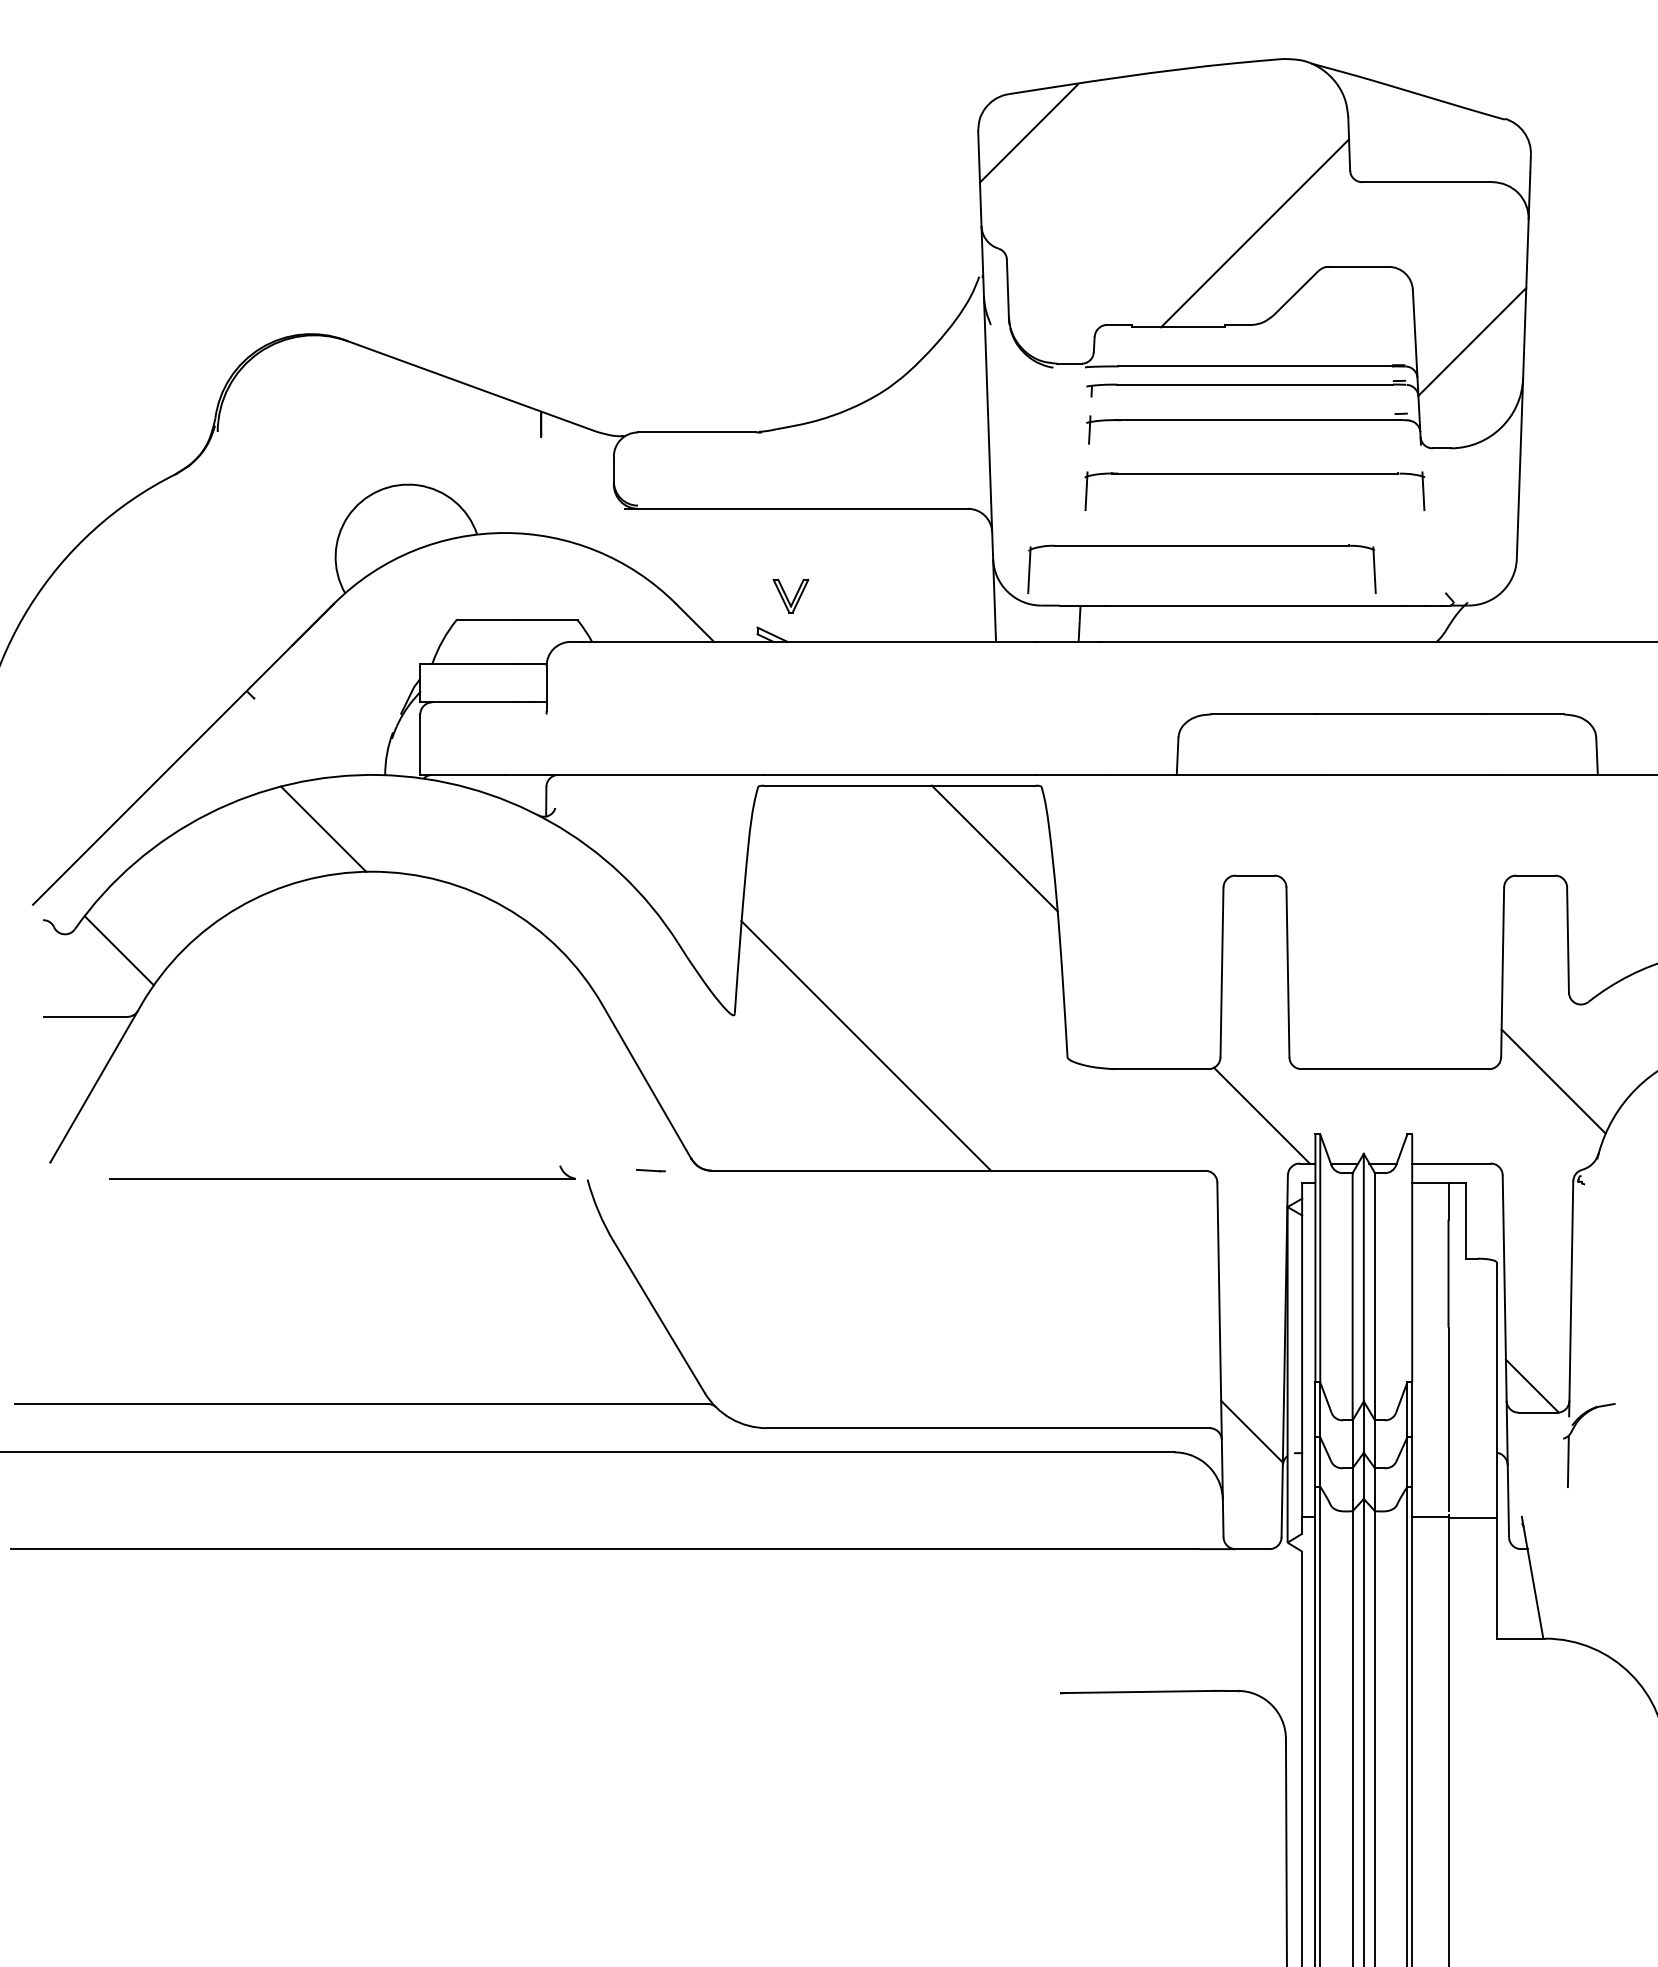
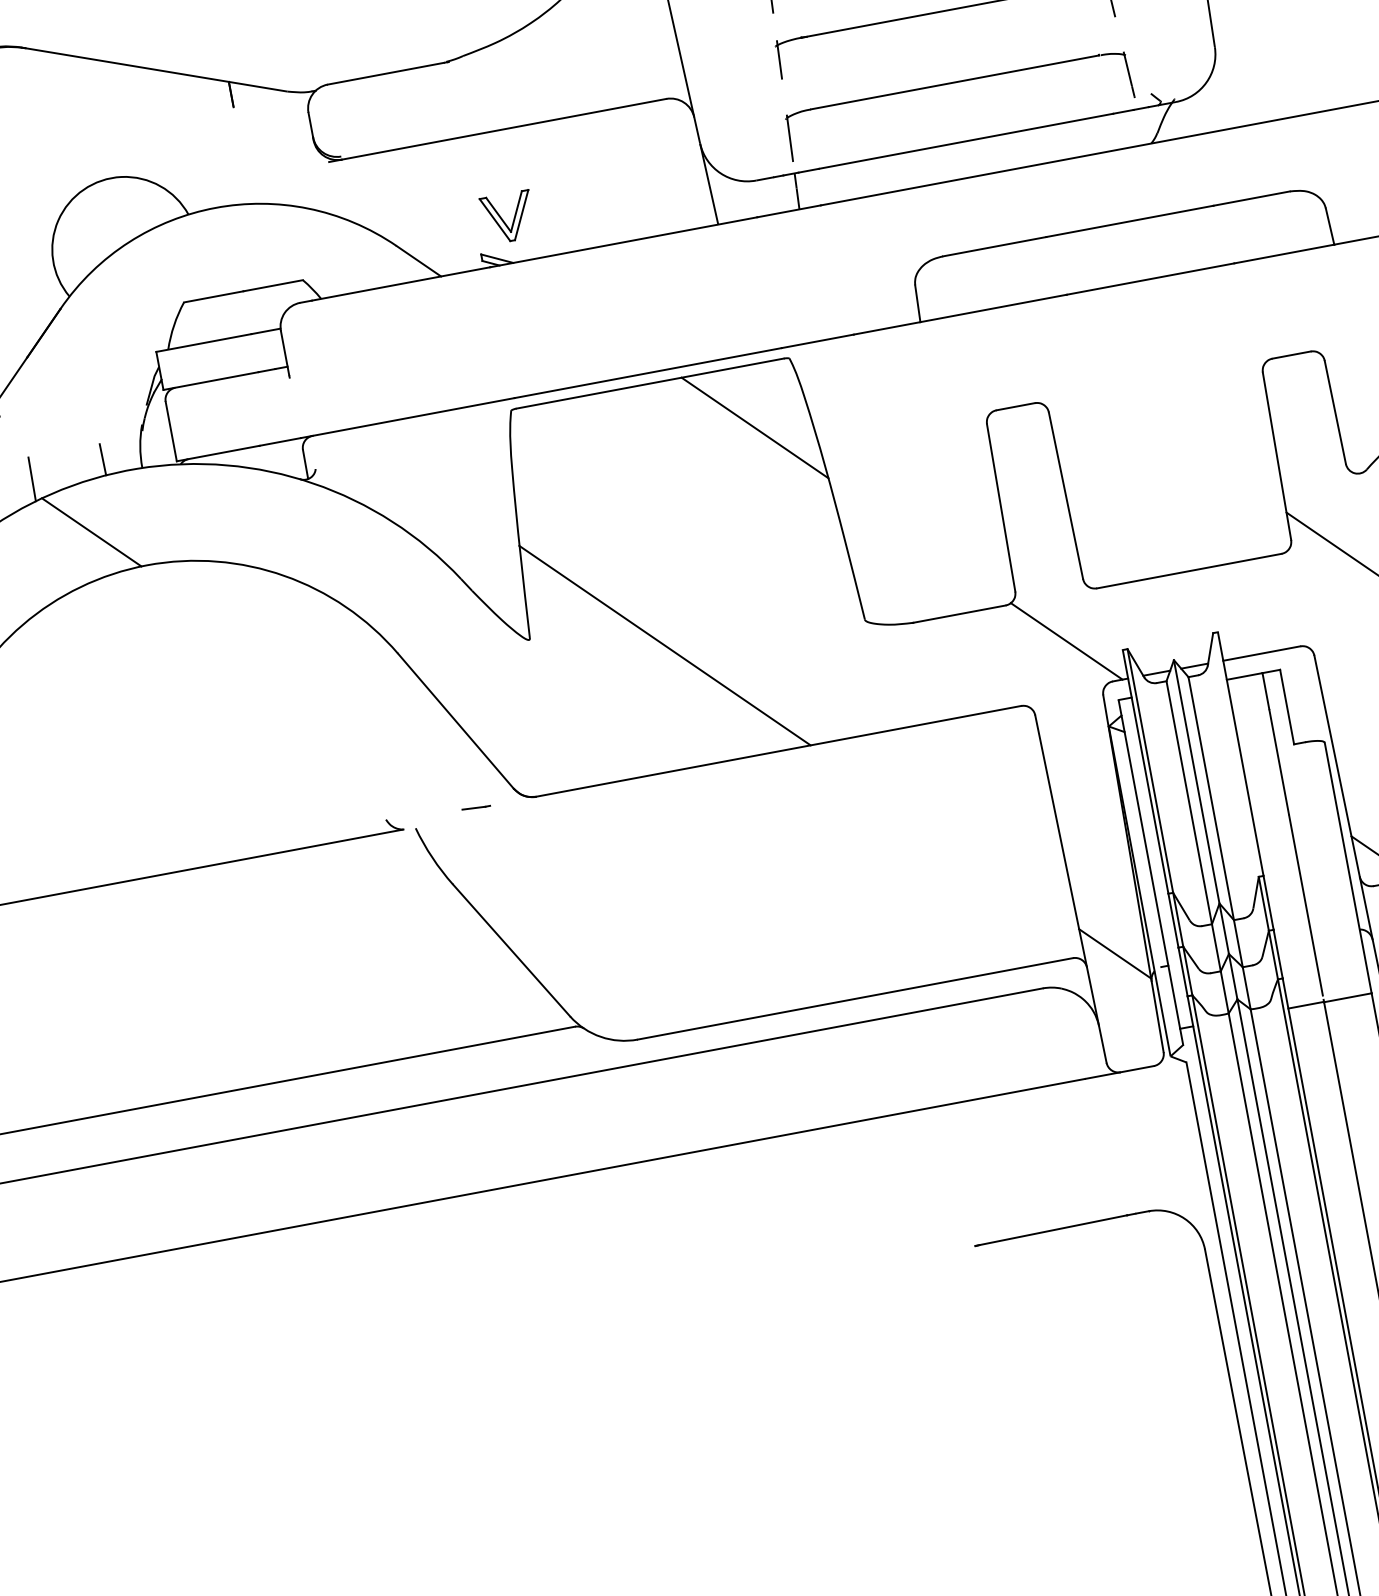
part: (1201, 546) -> (954, 83), moved
part: (790, 595) -> (507, 216), size x1.43
line: (347, 759) -> (102, 459), added
line: (274, 765) -> (31, 478), added

